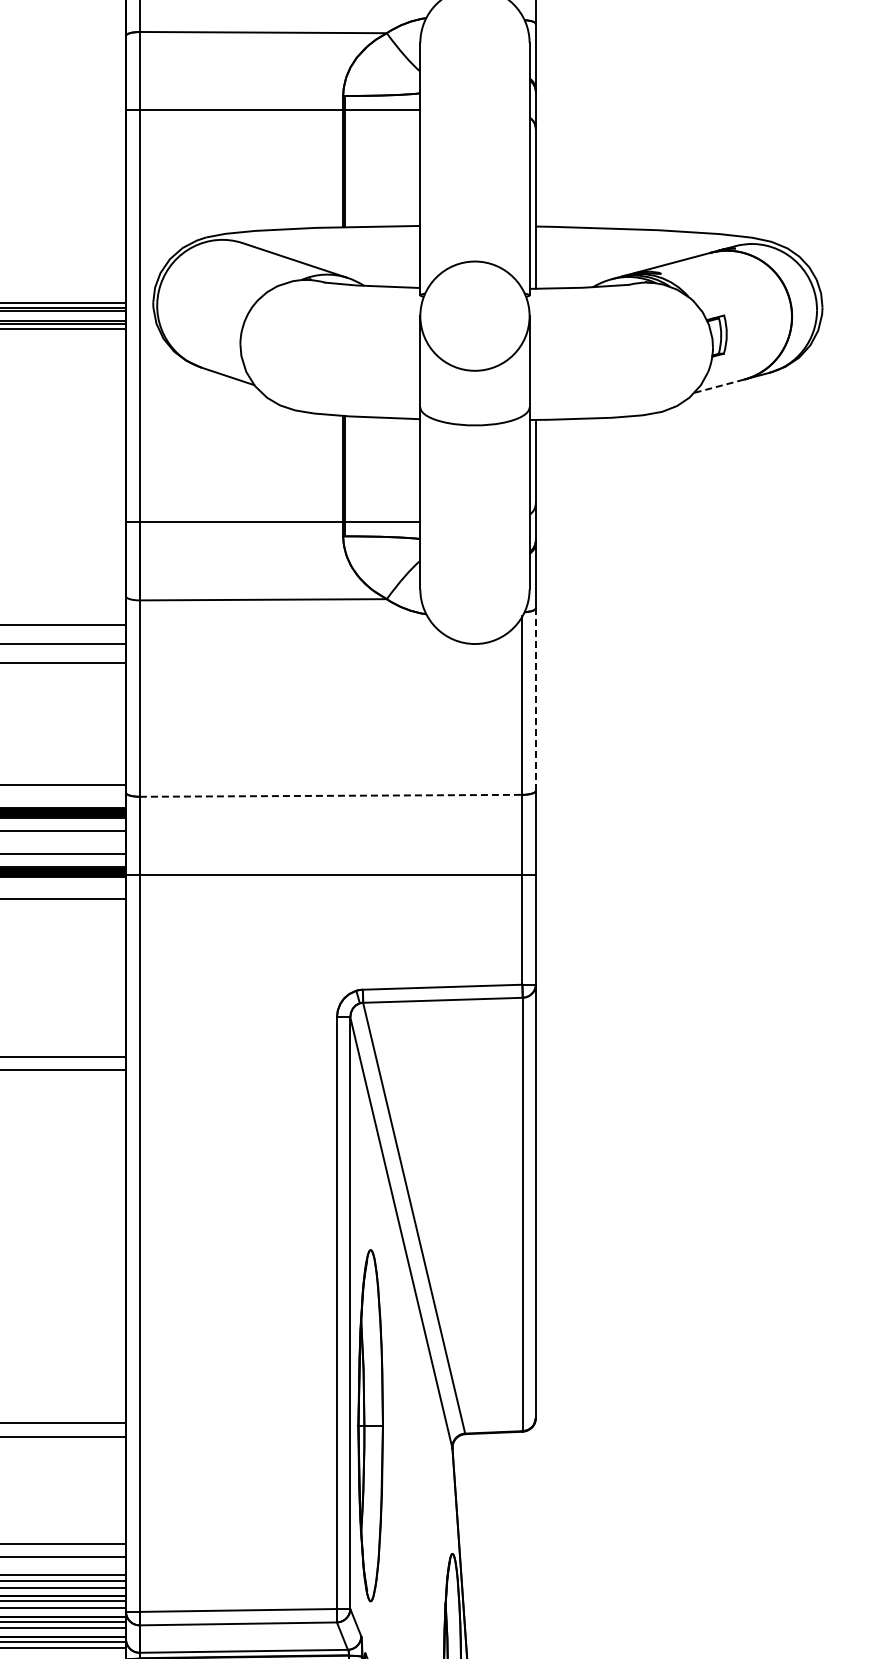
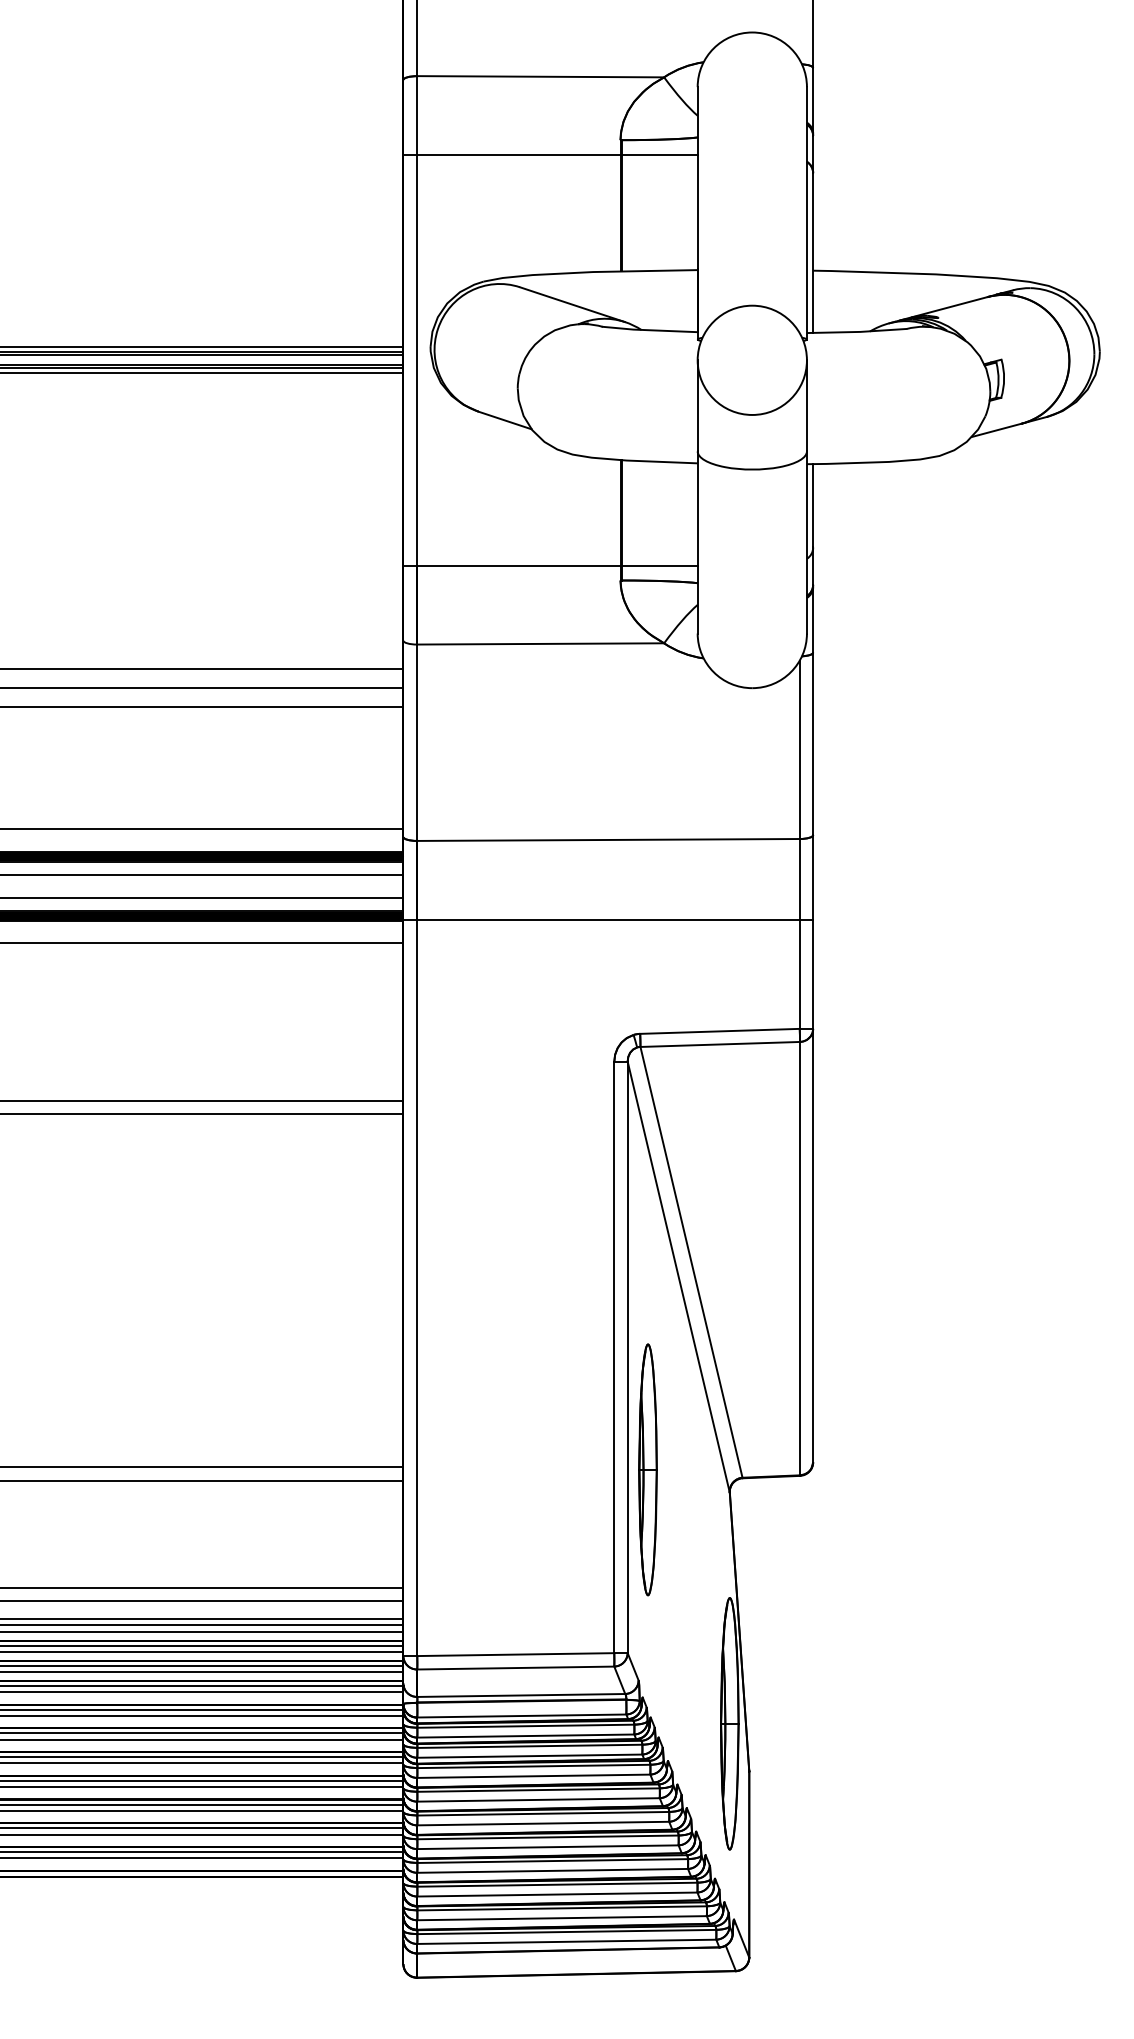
line: (719, 386) -> (996, 430), dashed -> solid
line: (536, 700) -> (813, 744), dashed -> solid
line: (332, 795) -> (609, 839), dashed -> solid
part: (370, 1425) -> (647, 1469), size x0.71

